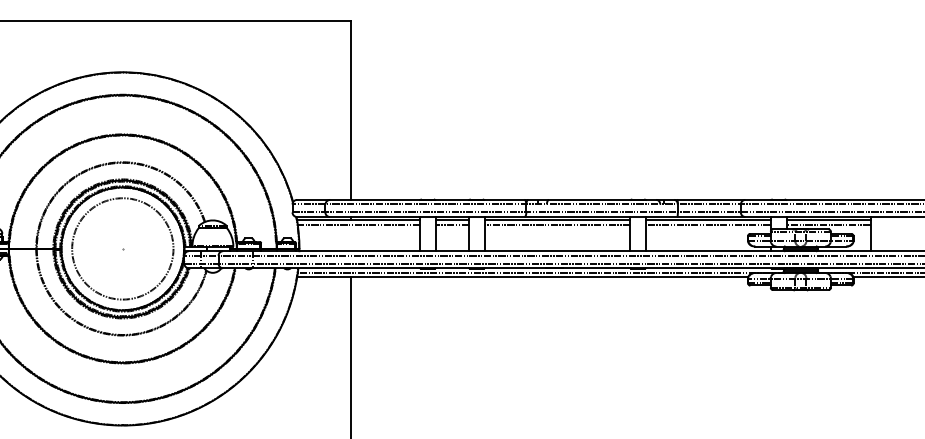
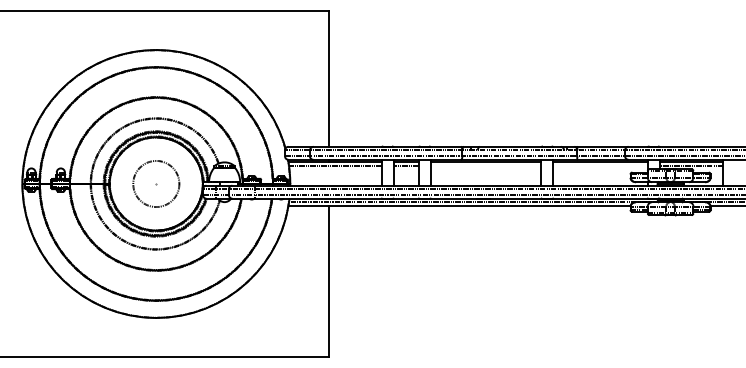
line: (556, 224) -> (485, 165), removed
line: (708, 224) -> (600, 165), removed
circle: (121, 248) -> (155, 183), size x0.6

